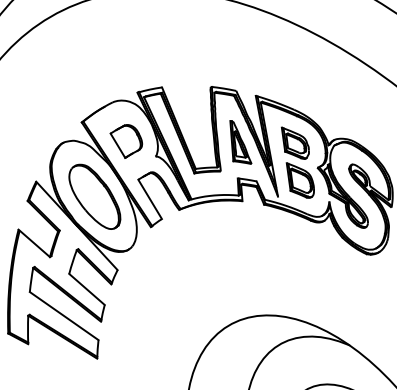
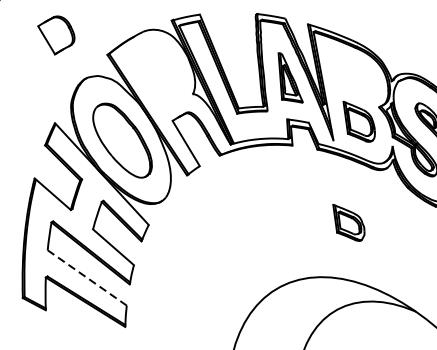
part: (125, 141) -> (55, 35), moved
part: (294, 142) -> (347, 221), moved
line: (64, 316) -> (87, 278), solid -> dashed

